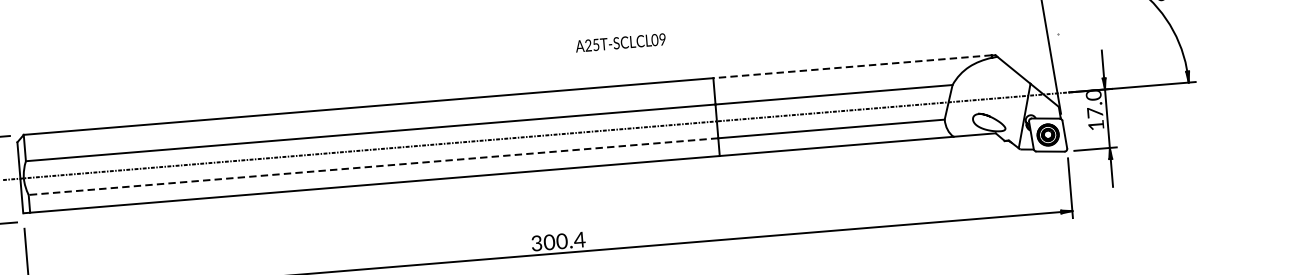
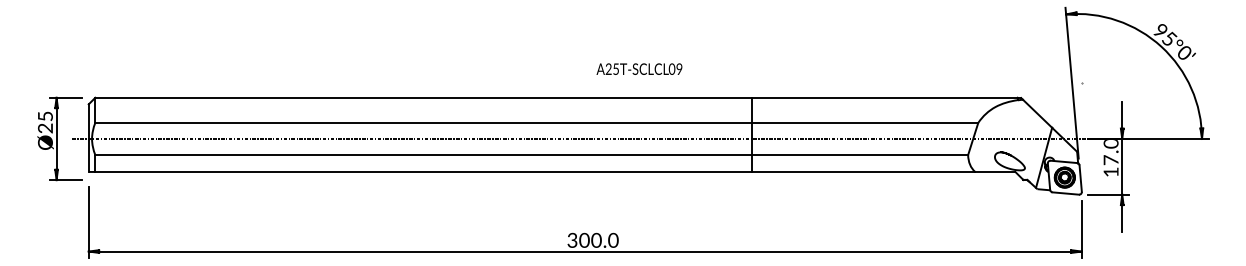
text: (620, 42) -> (639, 68), moved
line: (852, 66) -> (885, 97), dashed -> solid
line: (373, 167) -> (423, 155), dashed -> solid
text: (578, 238) -> (612, 239), 300.4 -> 300.0

